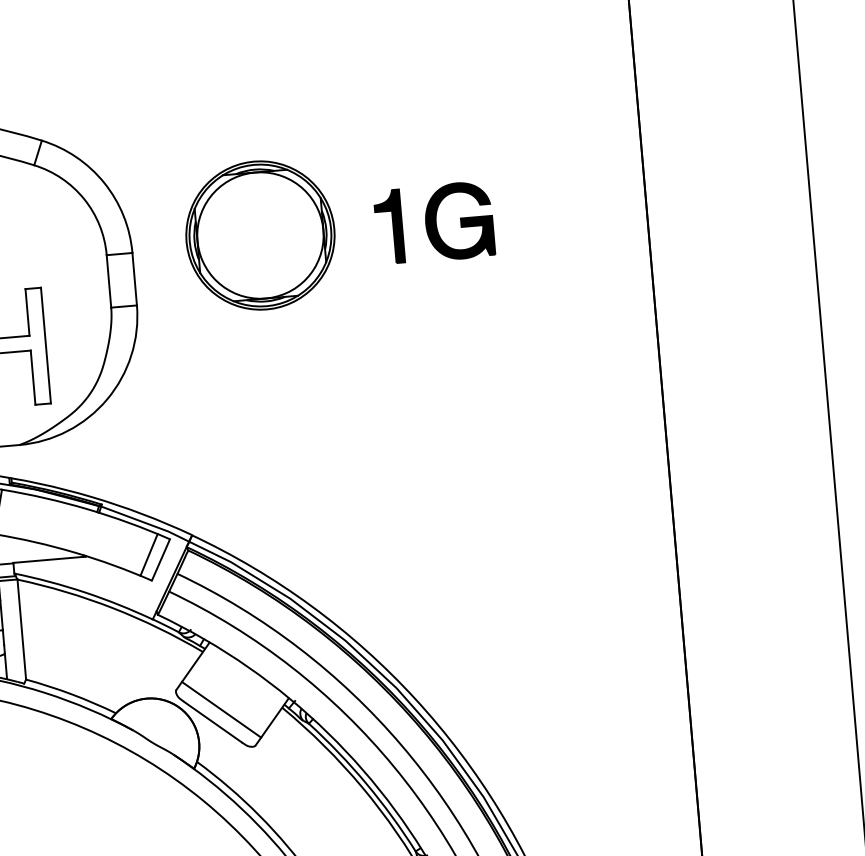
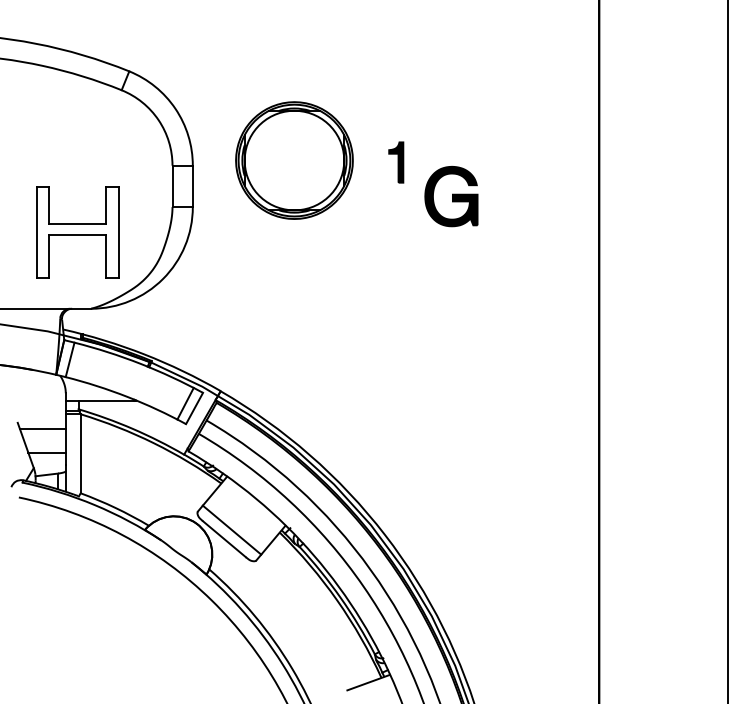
part: (459, 220) -> (451, 196), moved
part: (389, 226) -> (396, 162), size x0.7

